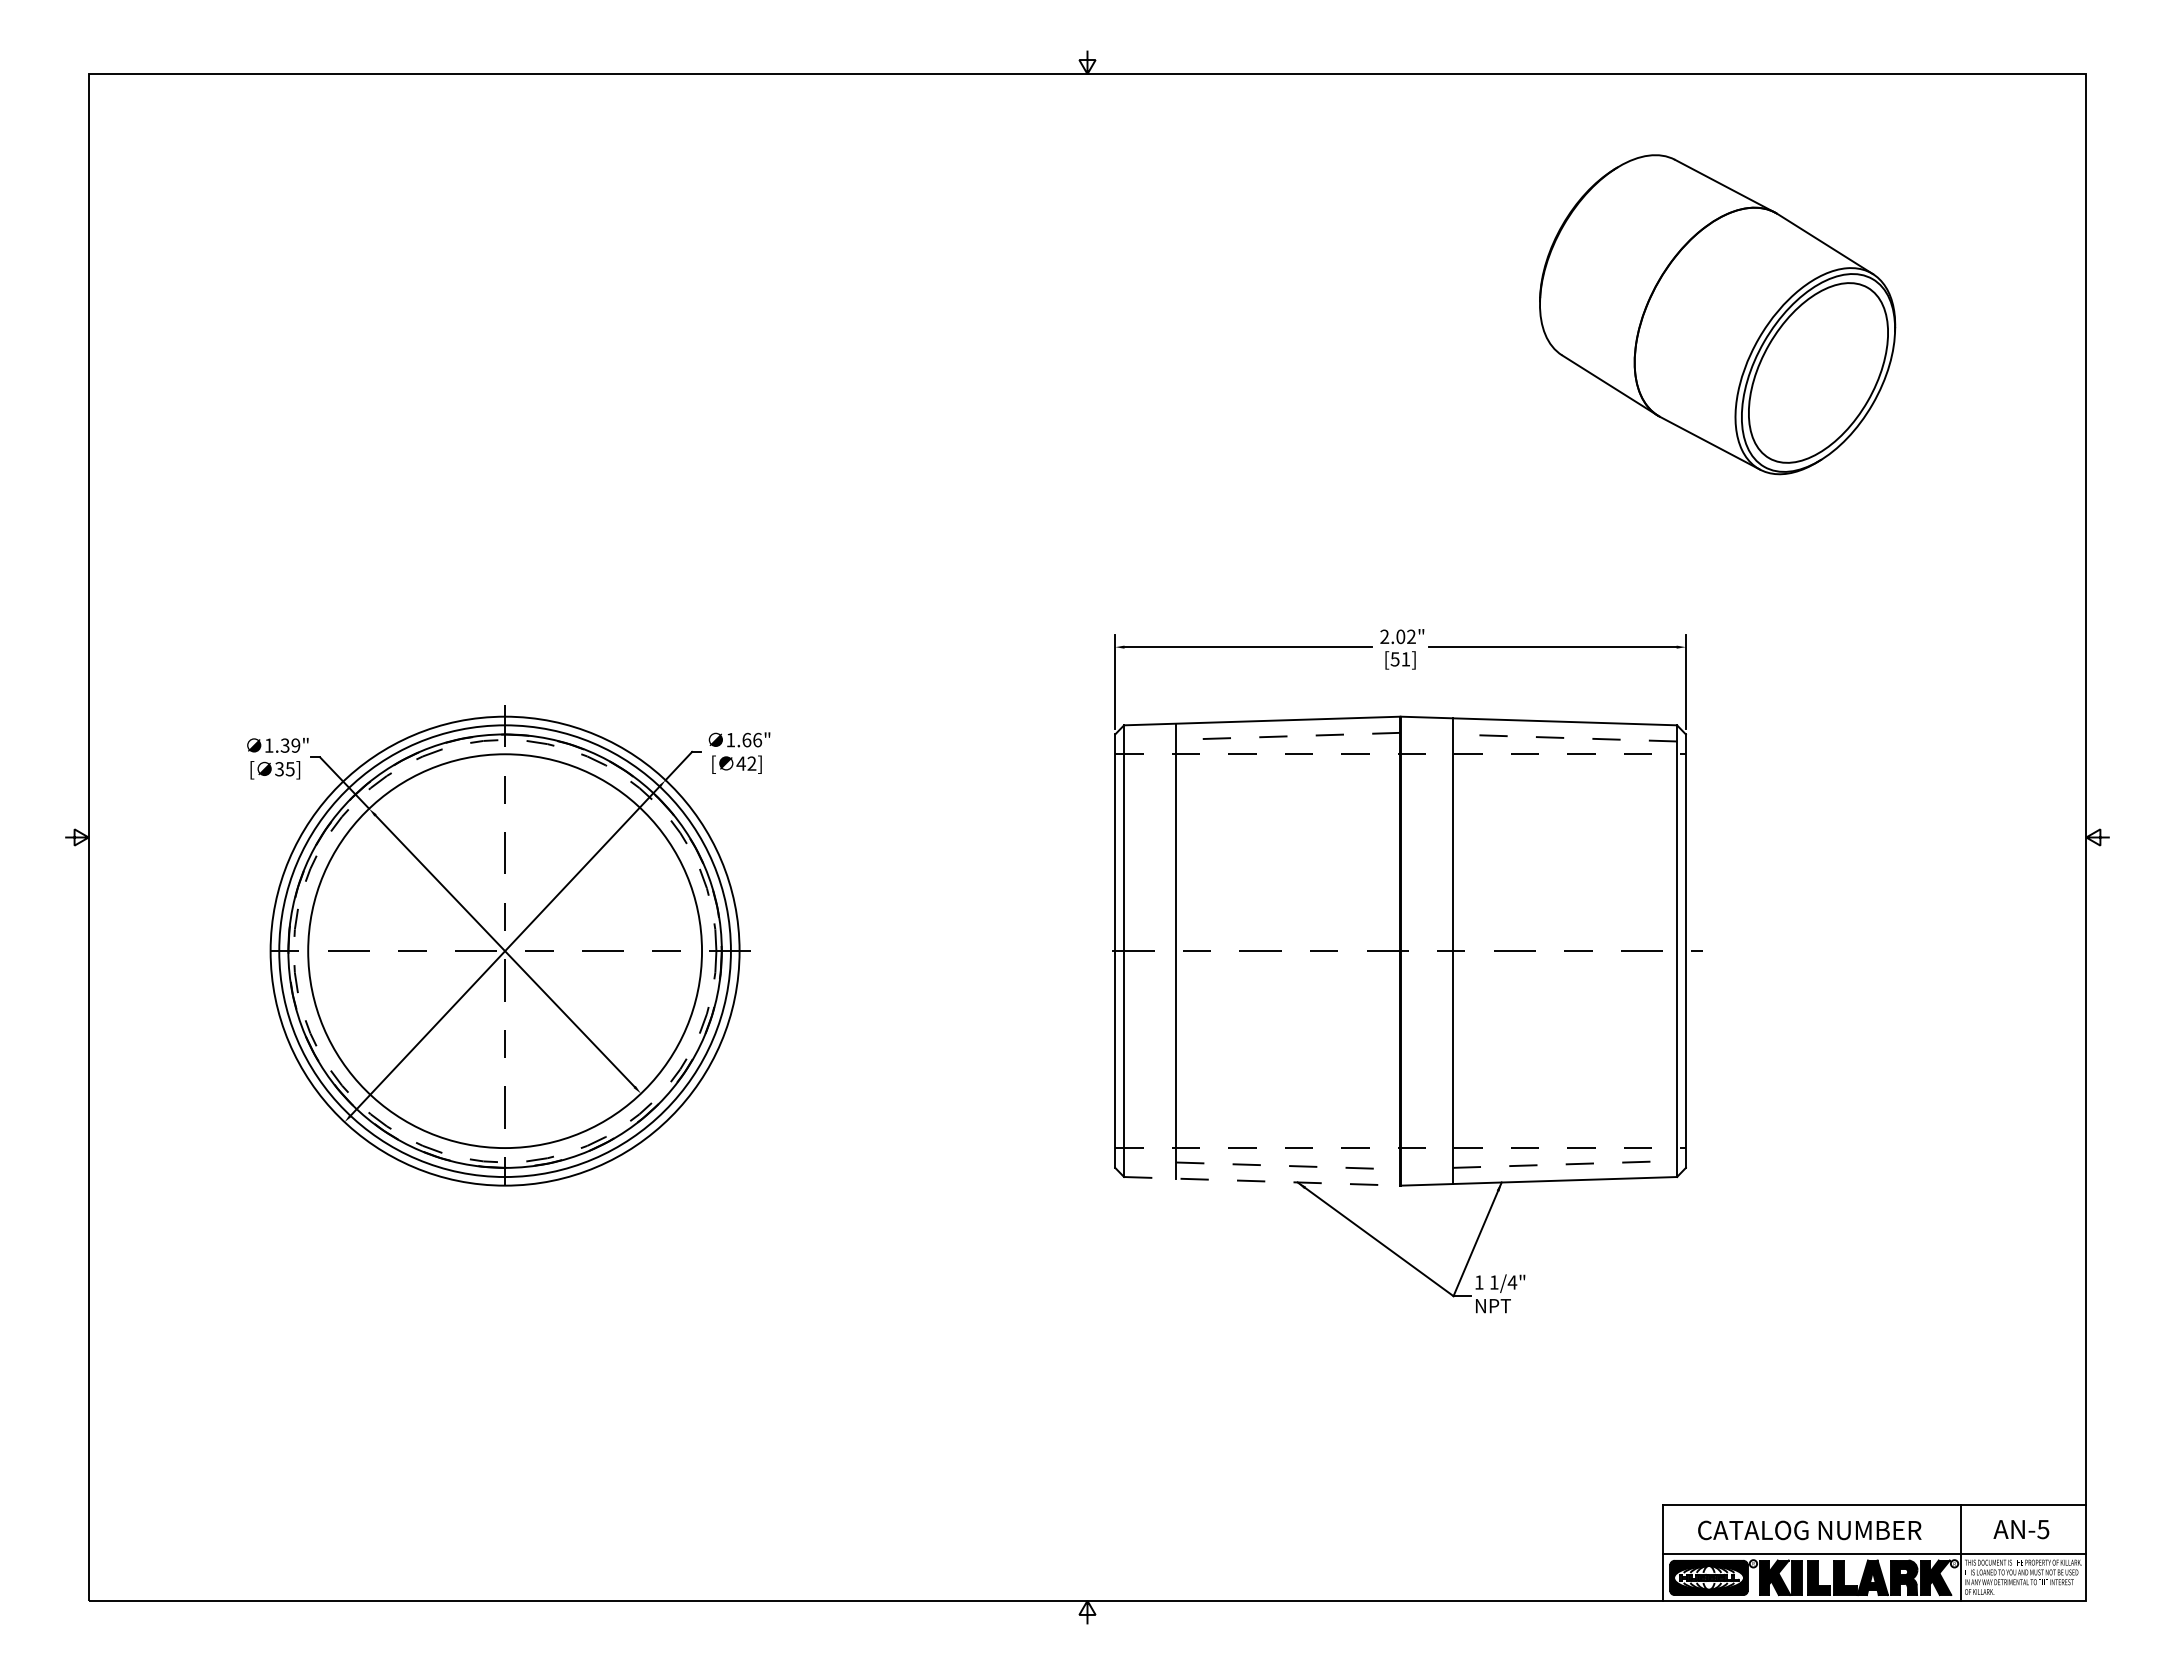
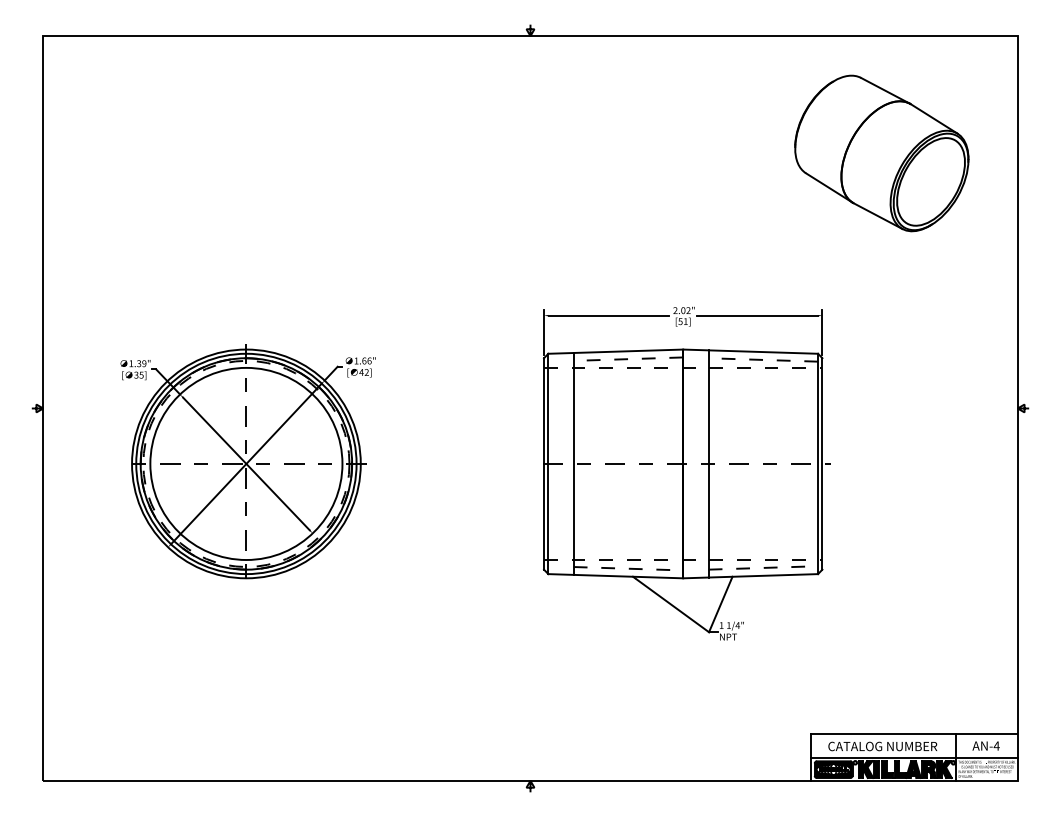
part: (1716, 314) -> (881, 153), moved
line: (1263, 1181) -> (616, 576), dashed -> solid
text: (2042, 1528) -> (996, 745), AN-5 -> AN-4

